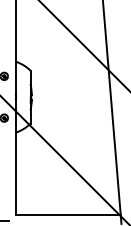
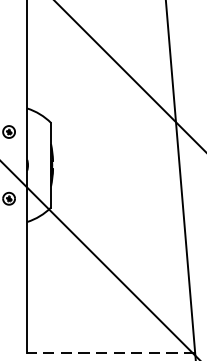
line: (68, 214) -> (111, 352), solid -> dashed

